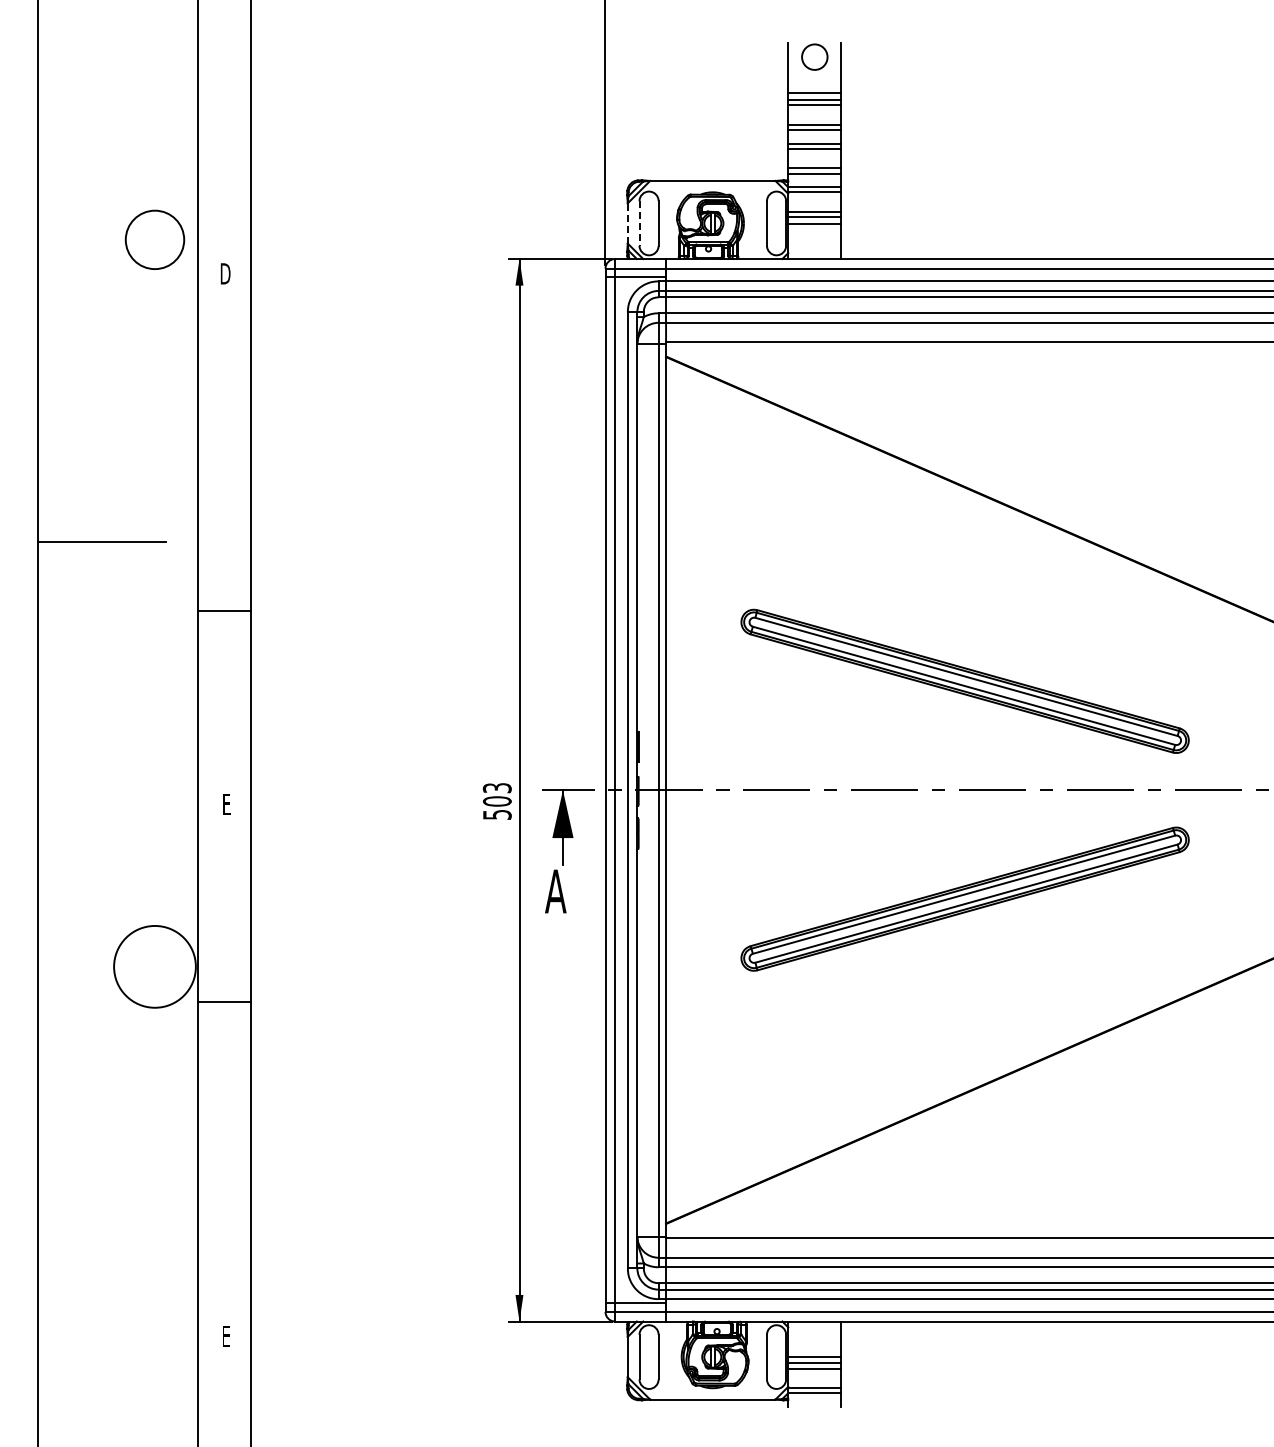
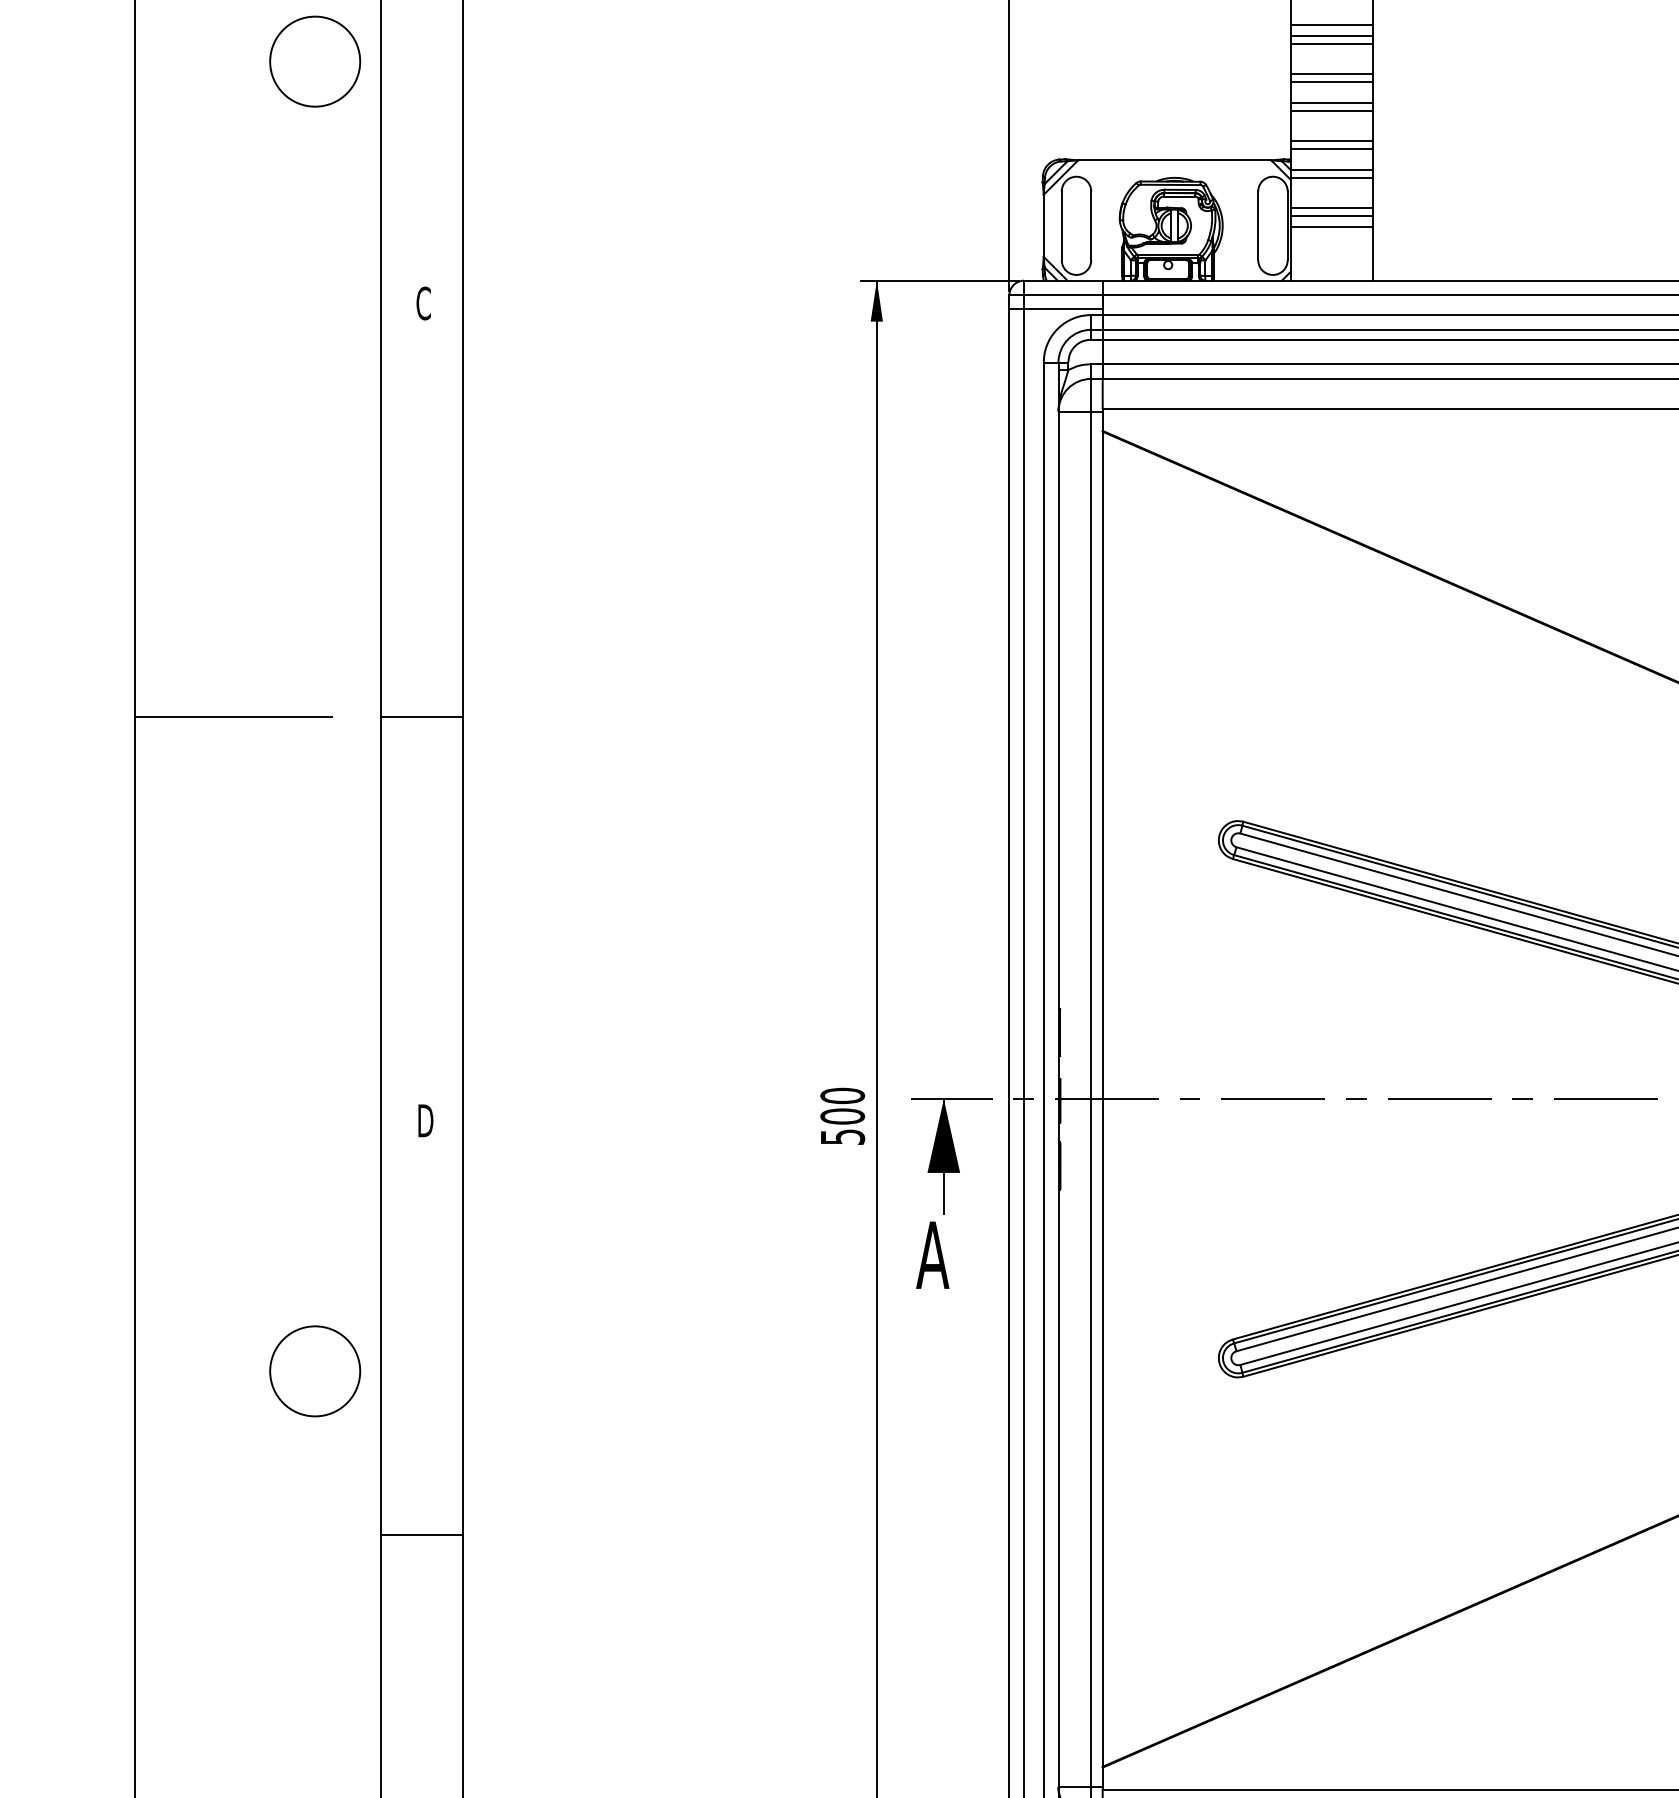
line: (627, 222) -> (1043, 224), dashed -> solid
line: (639, 223) -> (1061, 225), dashed -> solid
circle: (154, 239) -> (314, 61), moved
text: (225, 273) -> (423, 302), D -> C
line: (223, 610) -> (420, 715), moved
text: (496, 787) -> (841, 1094), 503 -> 500
text: (226, 803) -> (425, 1119), E -> D
circle: (154, 966) -> (314, 1370), size x0.71
line: (223, 1002) -> (420, 1535), moved

